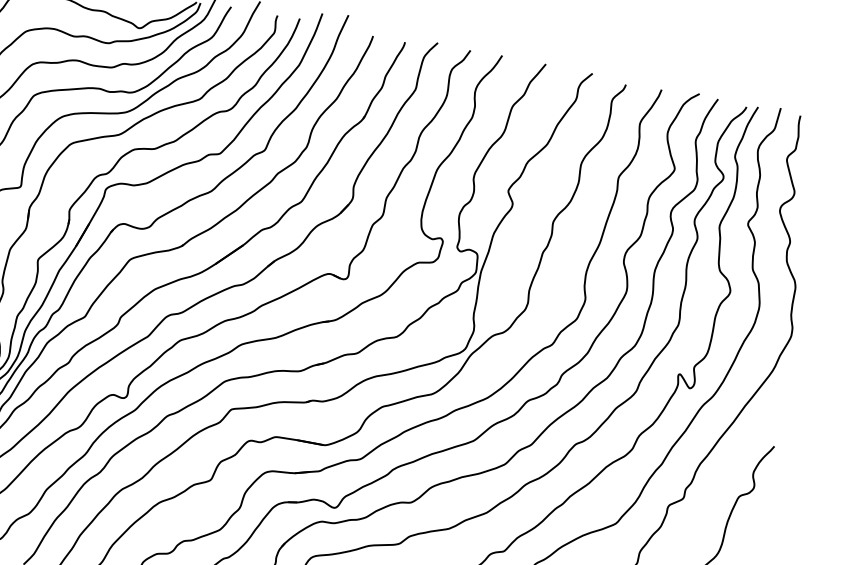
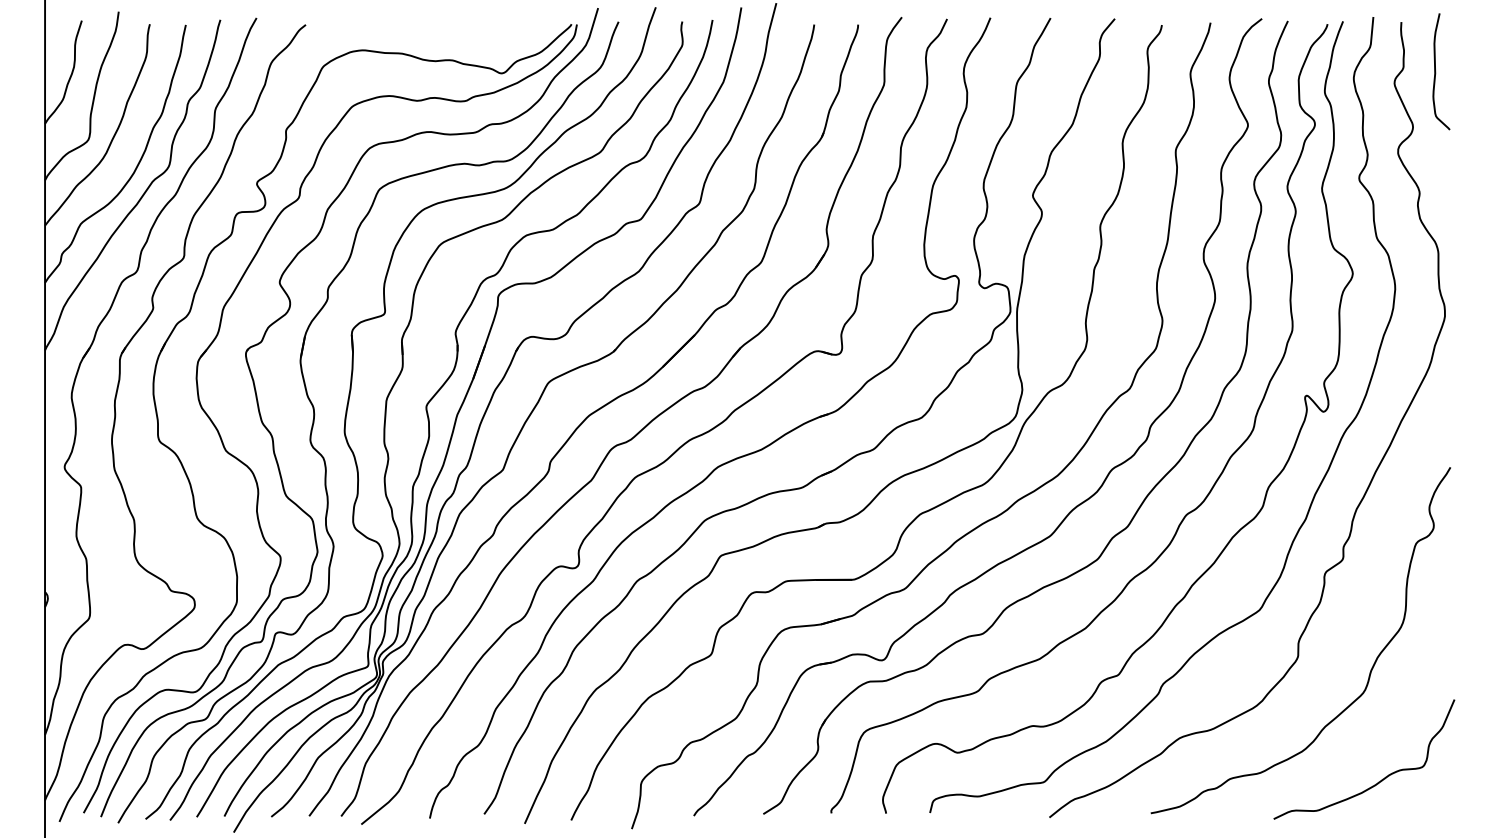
curve: (819, 156) -> (1436, 71), added

